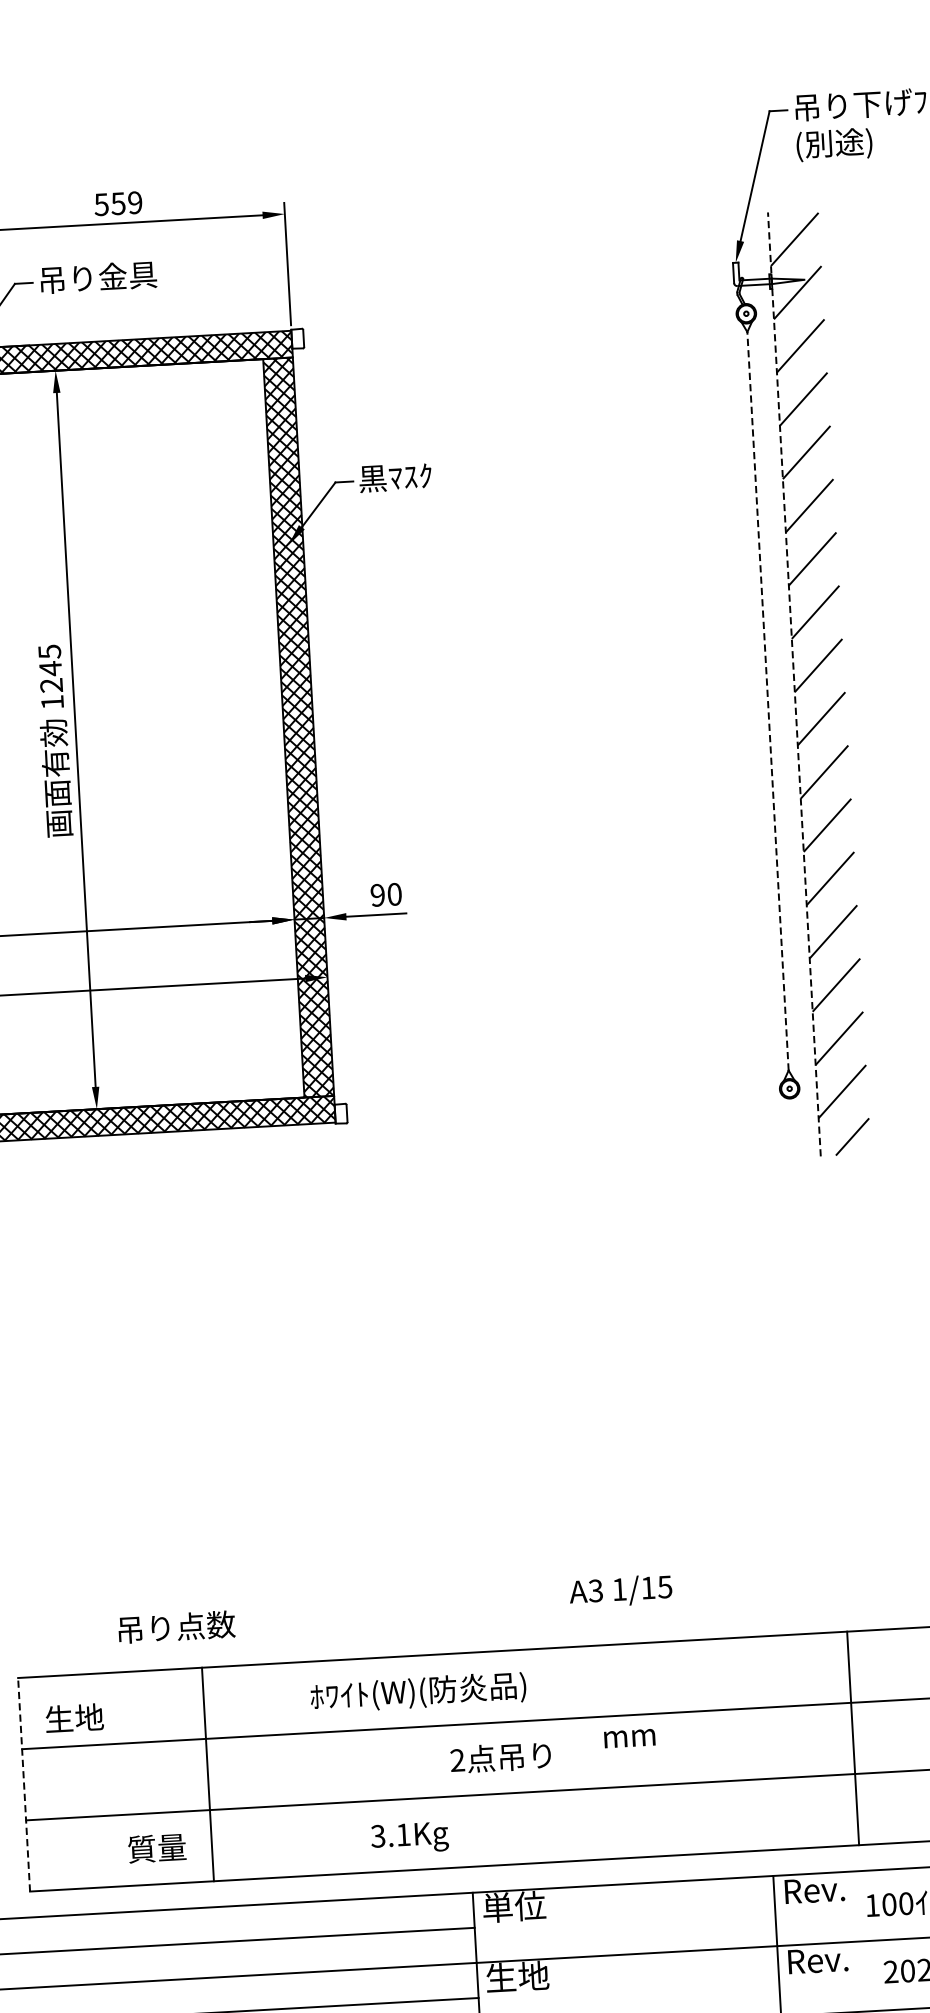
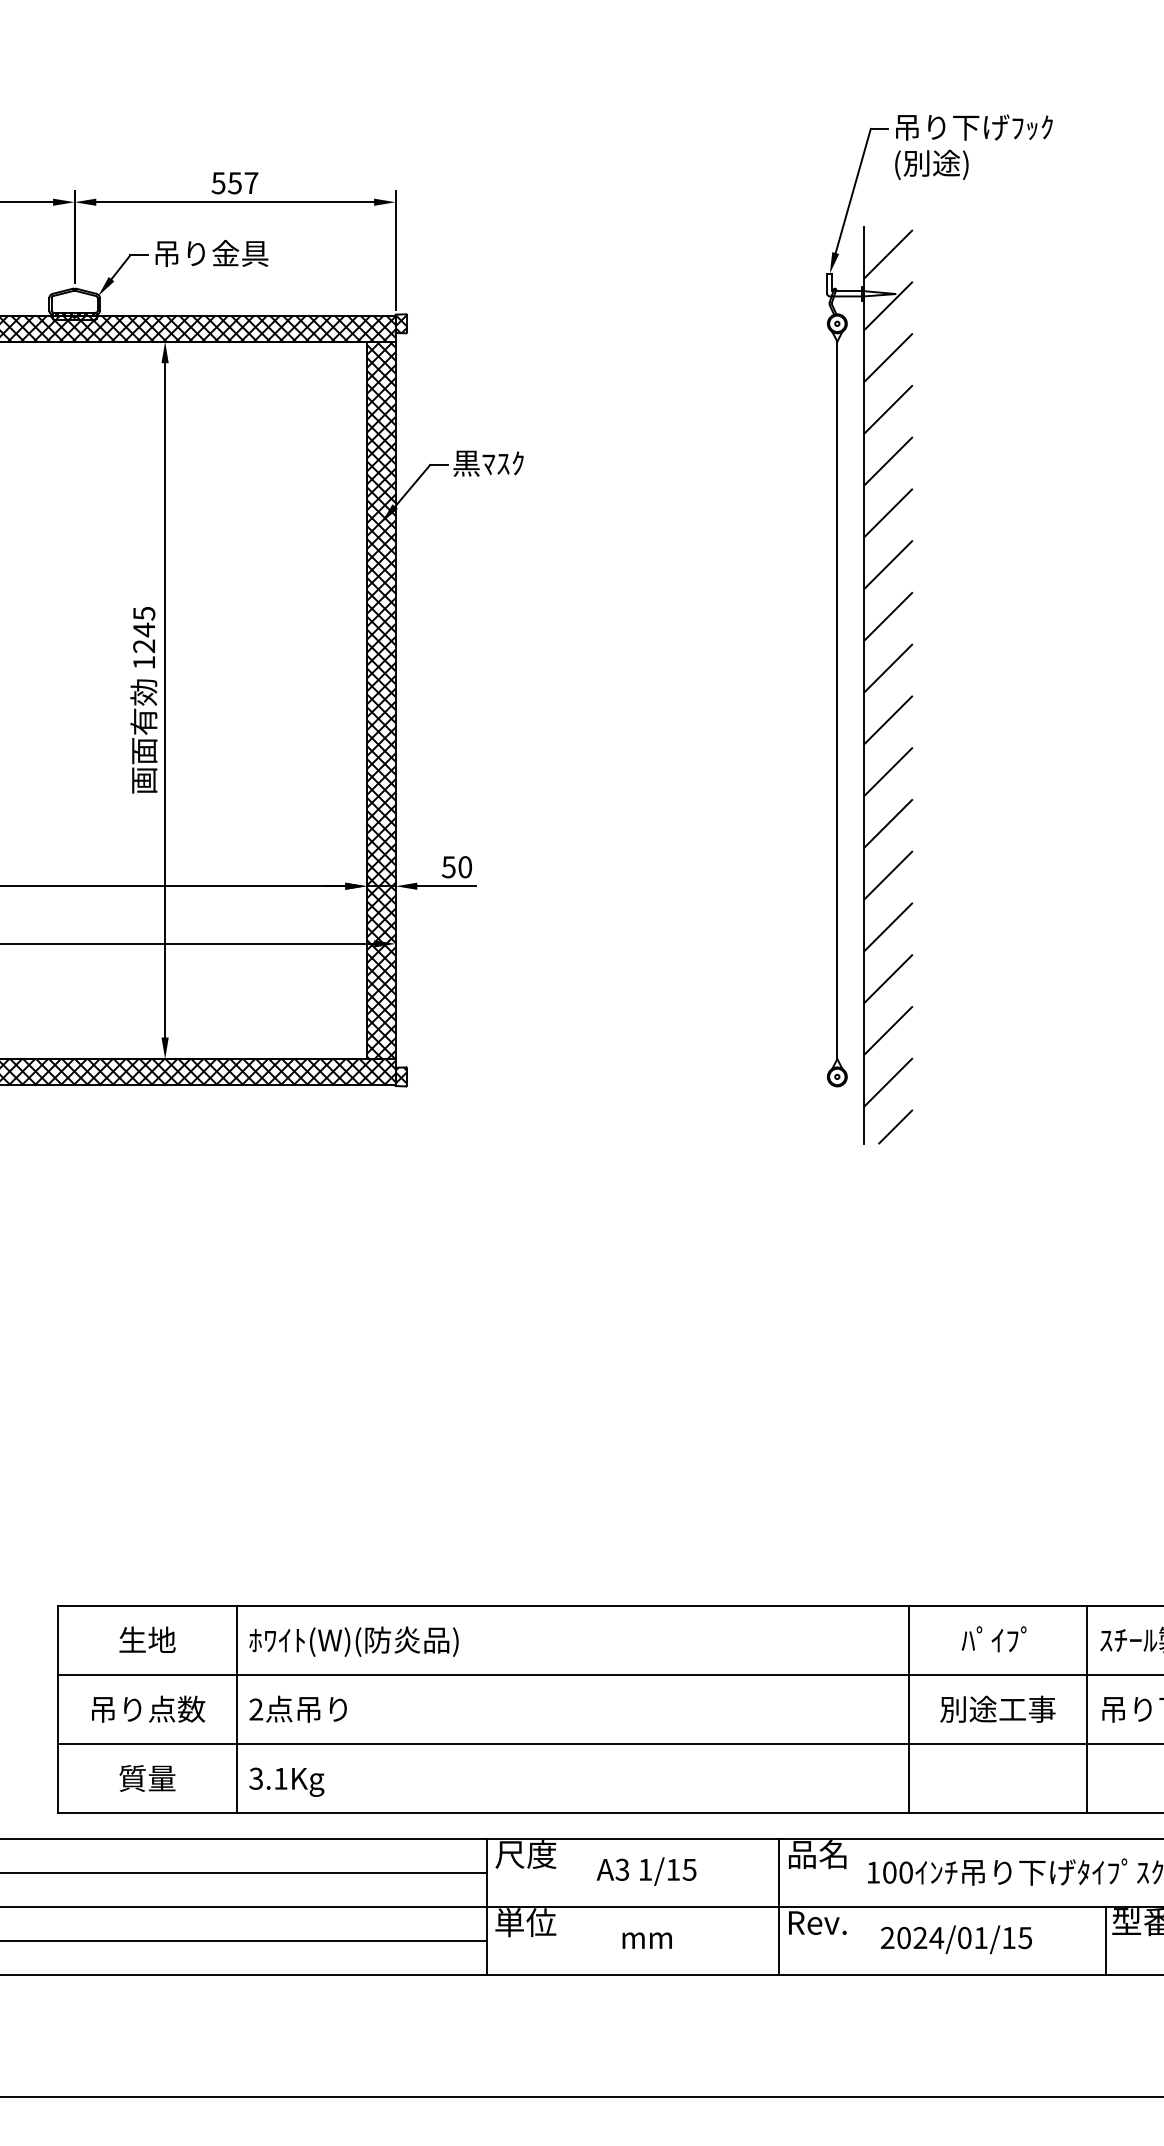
text: (135, 203) -> (251, 183), 559 -> 557
hatch: (297, 338) -> (401, 323), added
line: (794, 684) -> (863, 685), dashed -> solid
line: (768, 701) -> (837, 700), dashed -> solid
text: (377, 895) -> (448, 867), 90 -> 50
hatch: (341, 1113) -> (401, 1076), added
text: (620, 1591) -> (646, 1871), moved
text: (176, 1626) -> (148, 1708), moved
text: (417, 1692) -> (353, 1641), moved
text: (74, 1717) -> (147, 1639), moved
text: (628, 1738) -> (646, 1940), moved
line: (852, 1738) -> (908, 1709), moved
text: (499, 1756) -> (297, 1708), moved
line: (24, 1784) -> (58, 1709), dashed -> solid
text: (409, 1837) -> (286, 1781), moved
text: (157, 1848) -> (147, 1778), moved
text: (815, 1890) -> (818, 1854), Rev. -> 品名
text: (513, 1906) -> (525, 1854), 単位 -> 尺度
text: (517, 1976) -> (525, 1922), 生地 -> 単位

